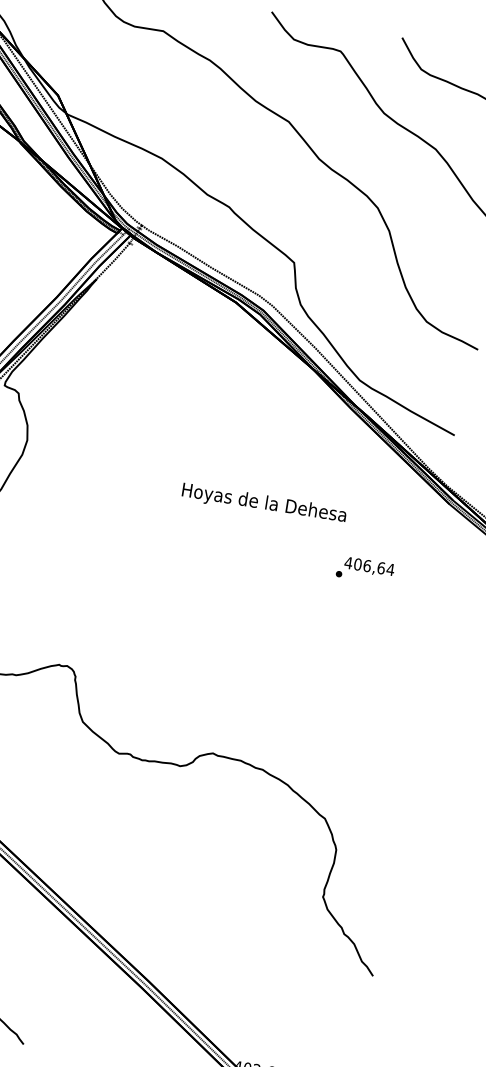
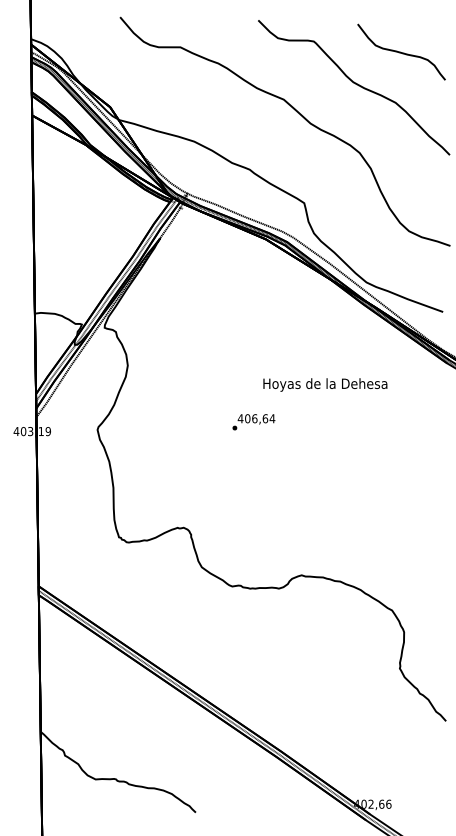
text: (264, 503) -> (325, 384), moved
text: (364, 570) -> (253, 422), moved

